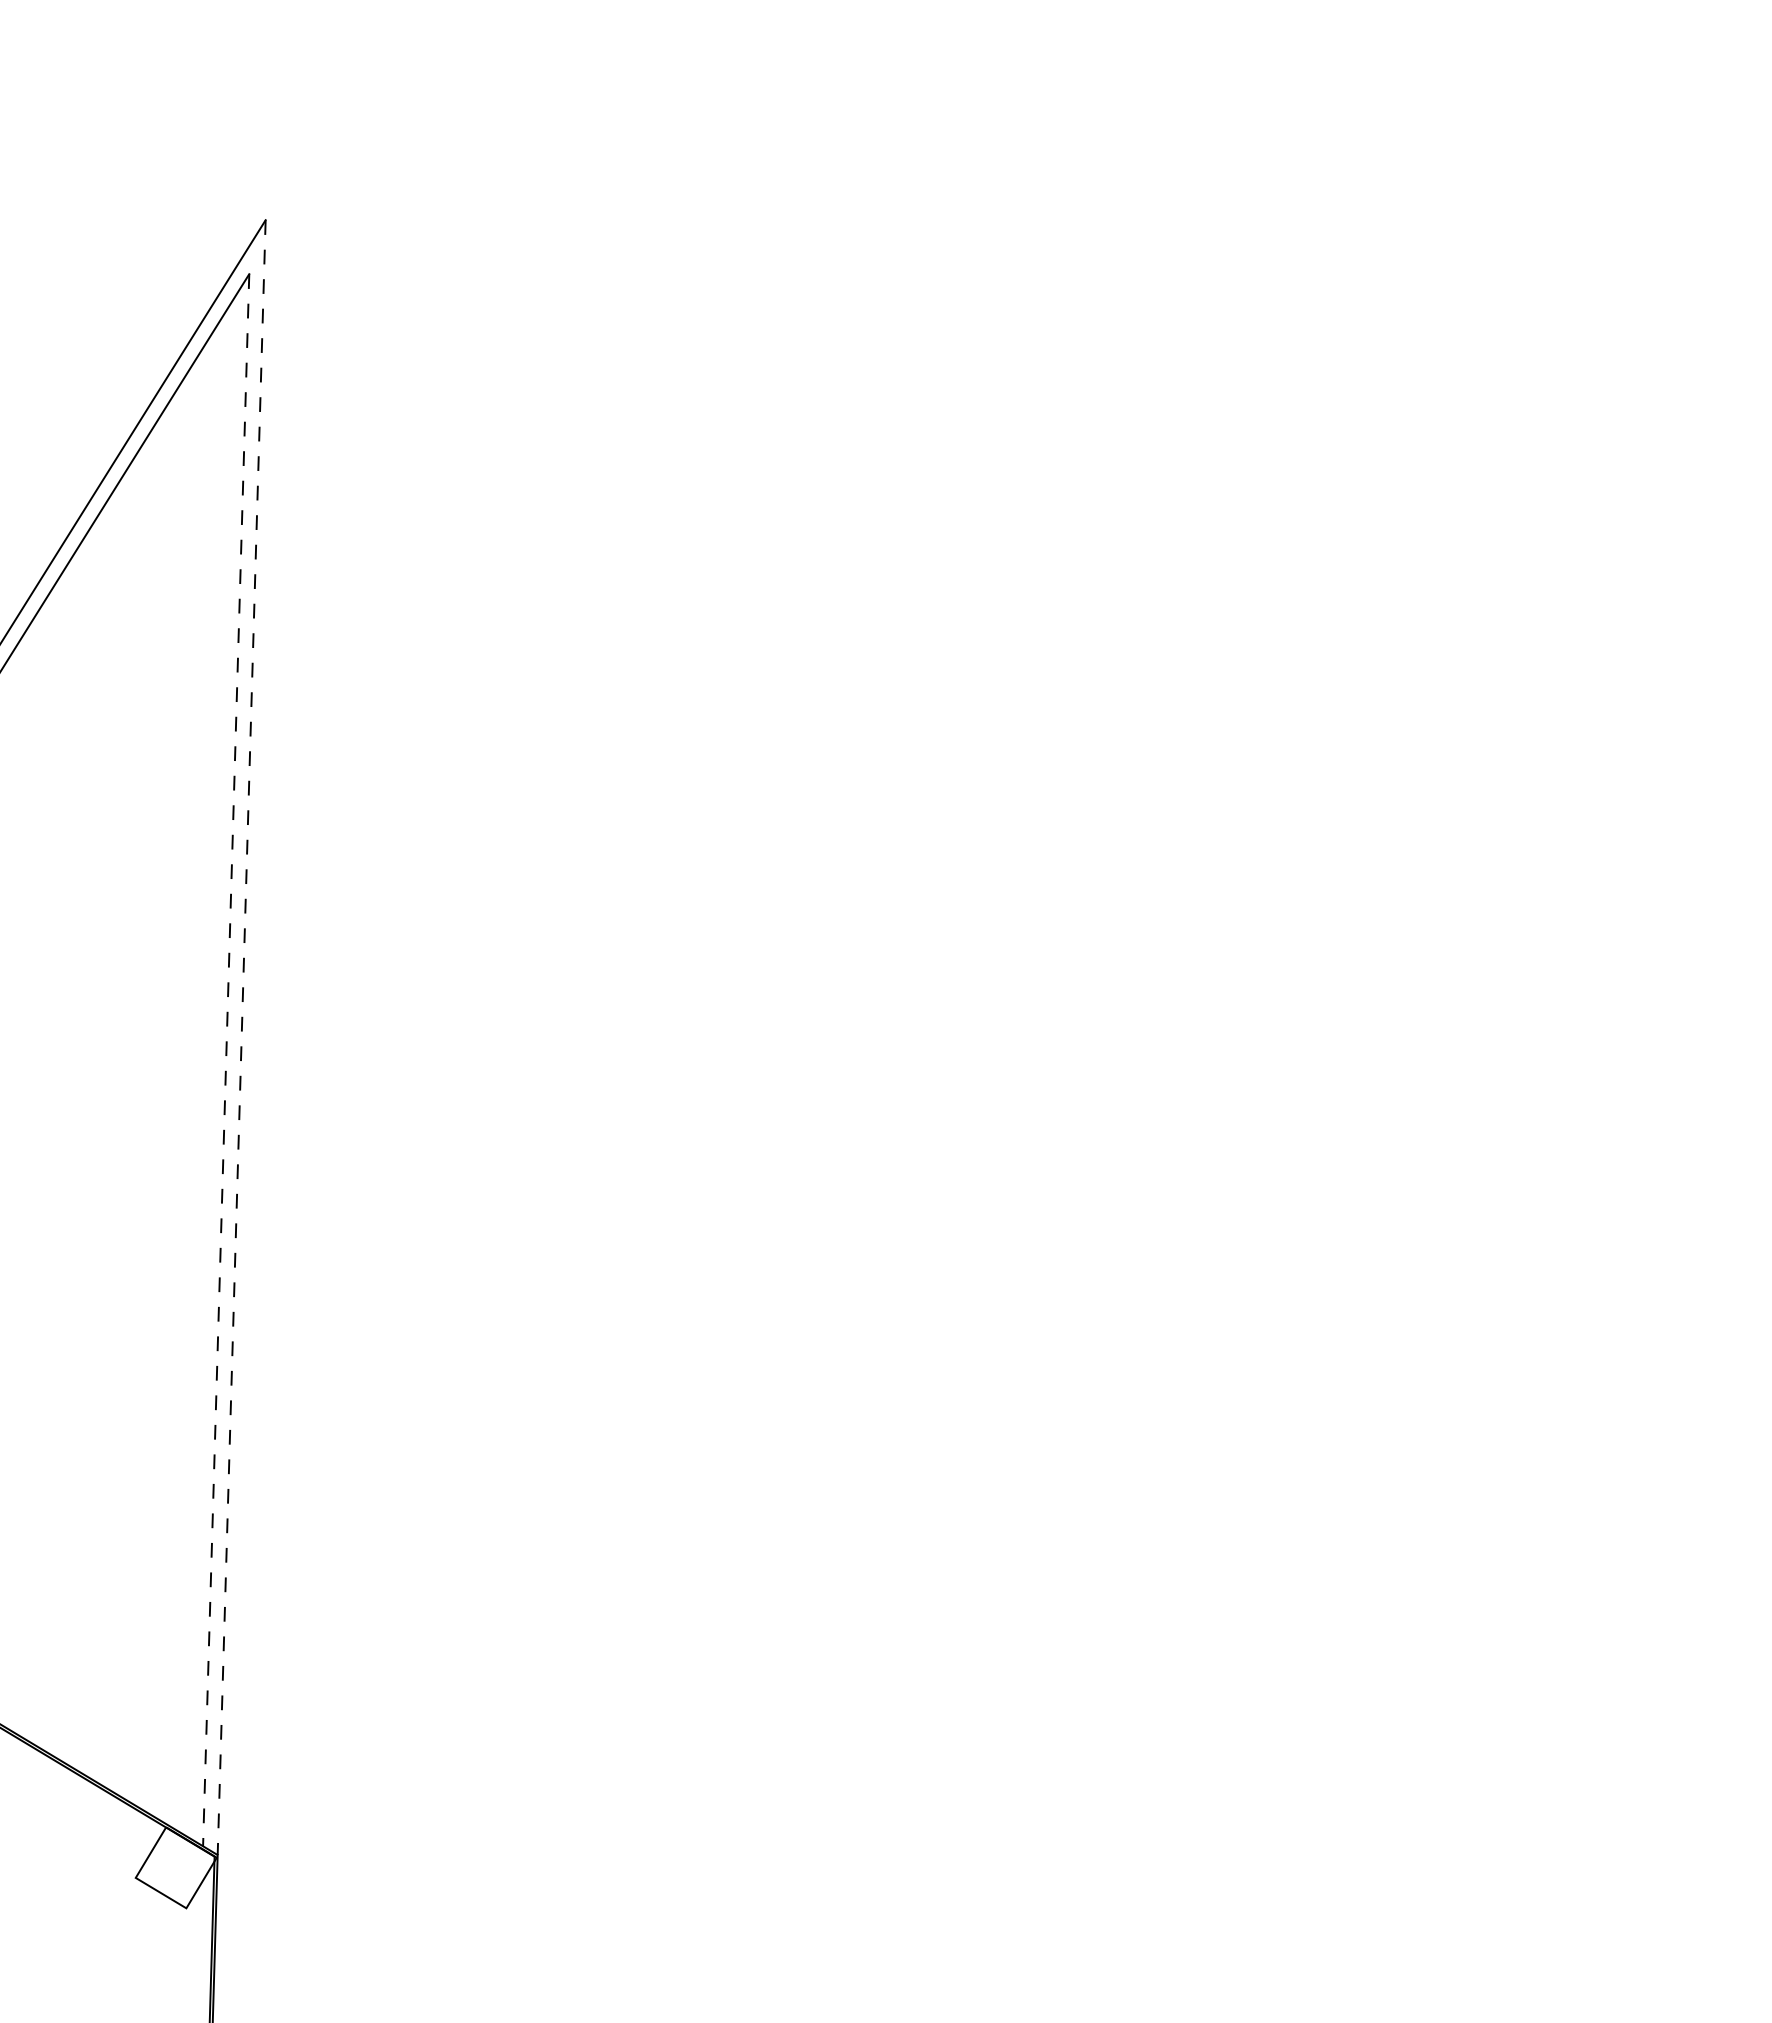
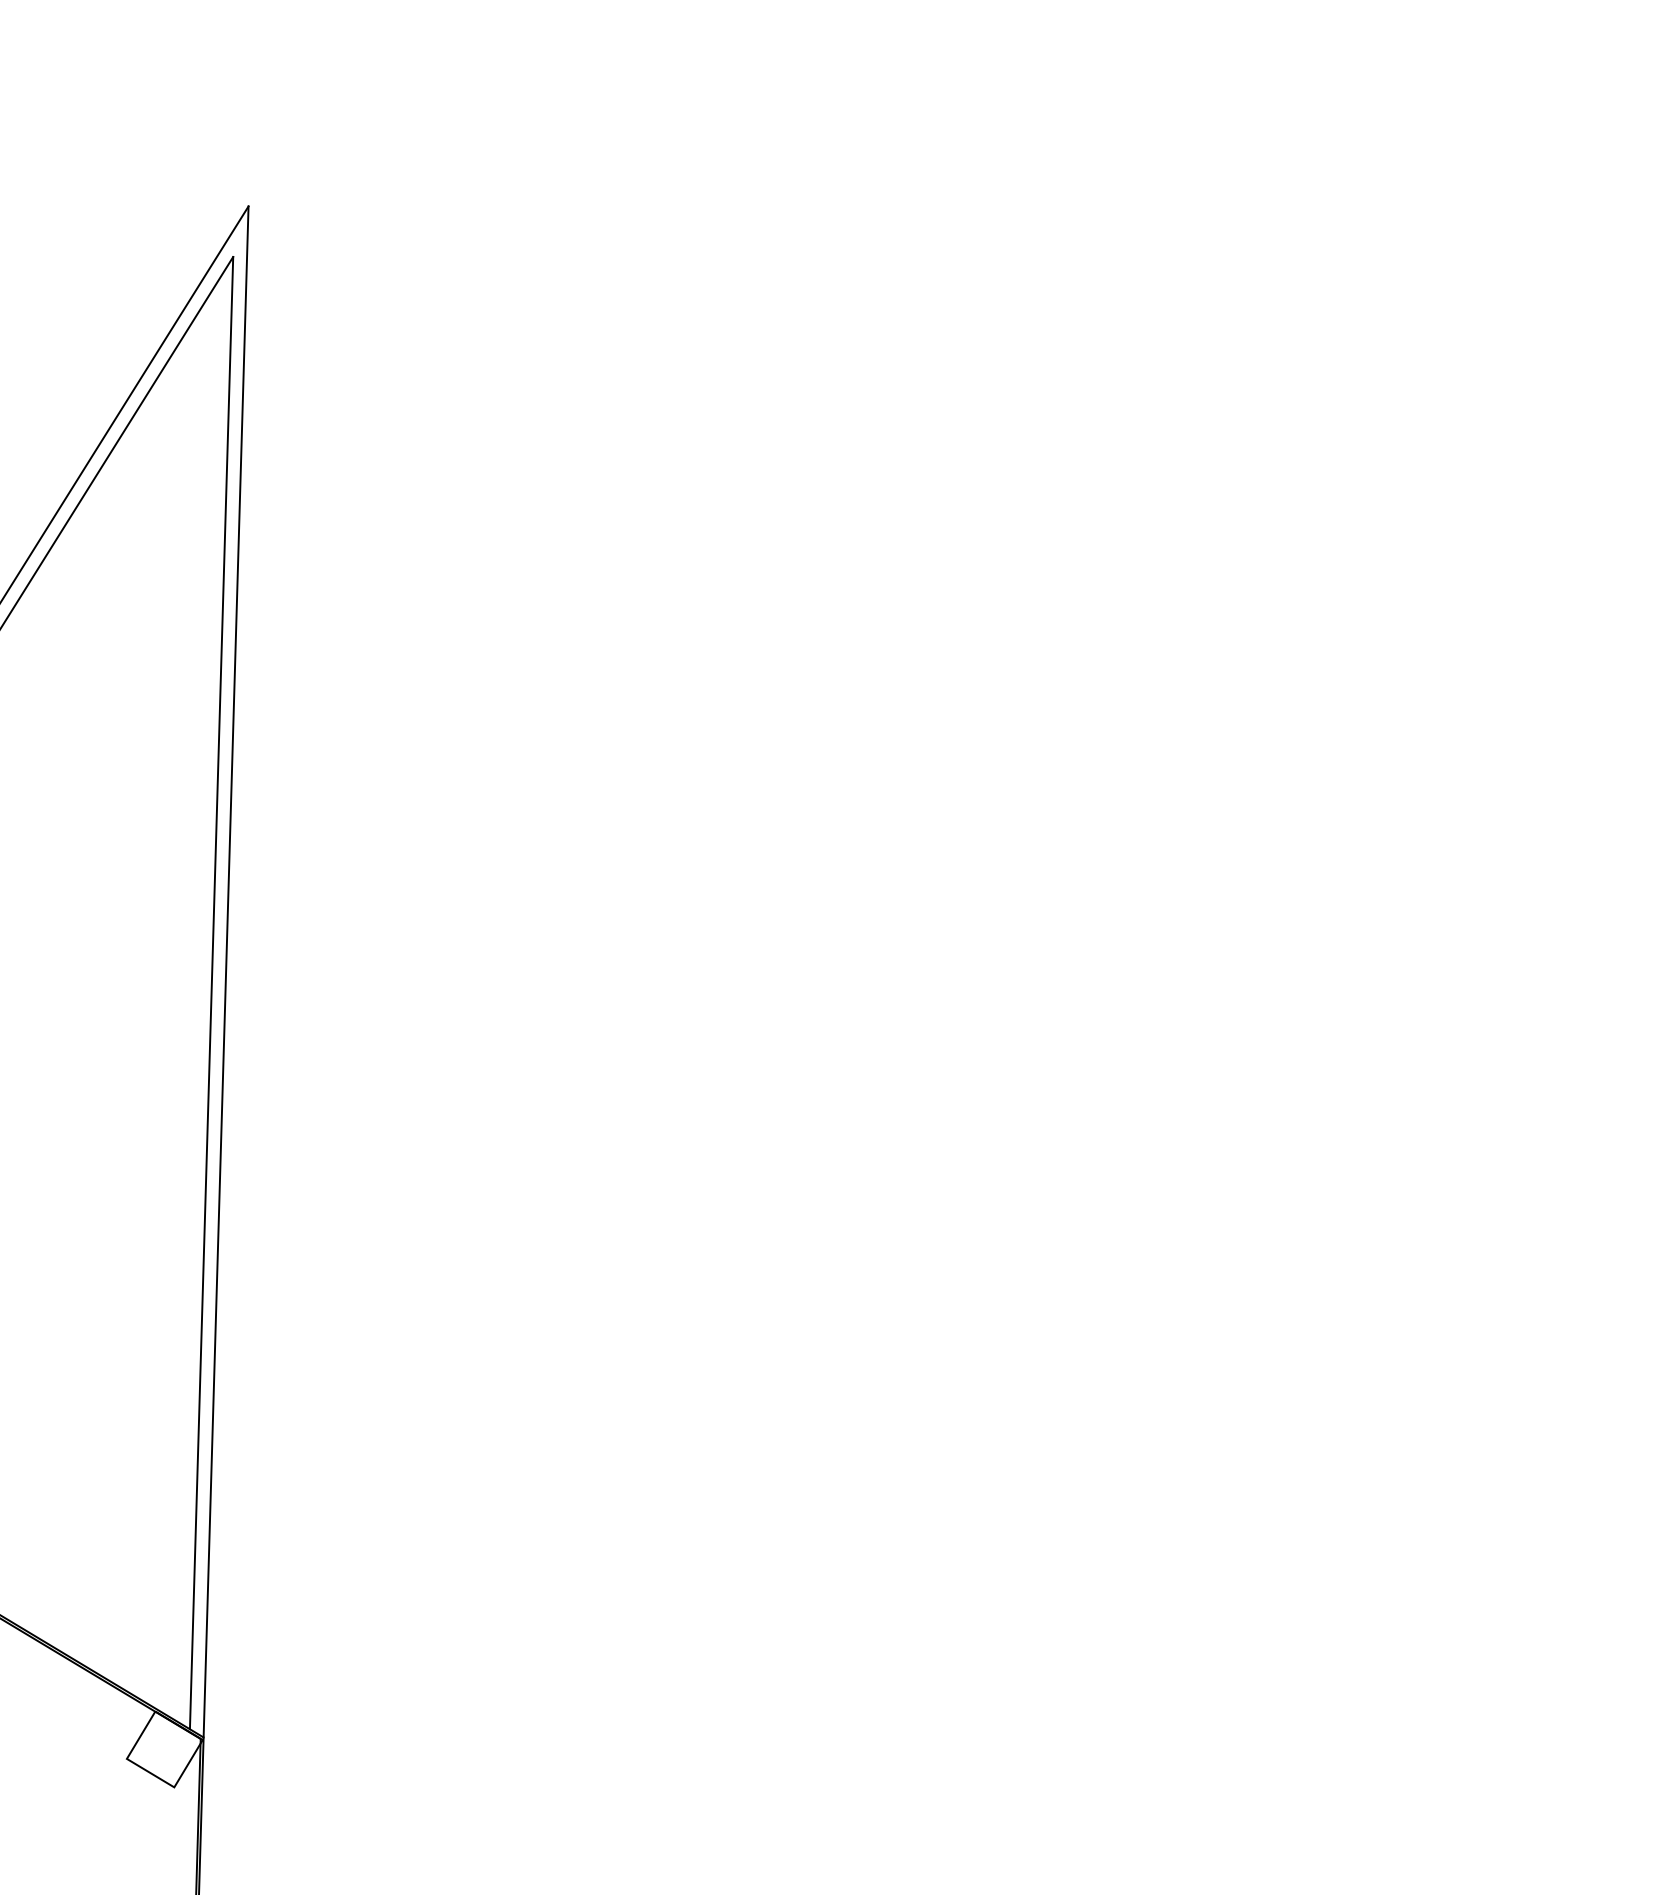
line: (241, 1037) -> (225, 971), dashed -> solid
line: (226, 1060) -> (211, 993), dashed -> solid

